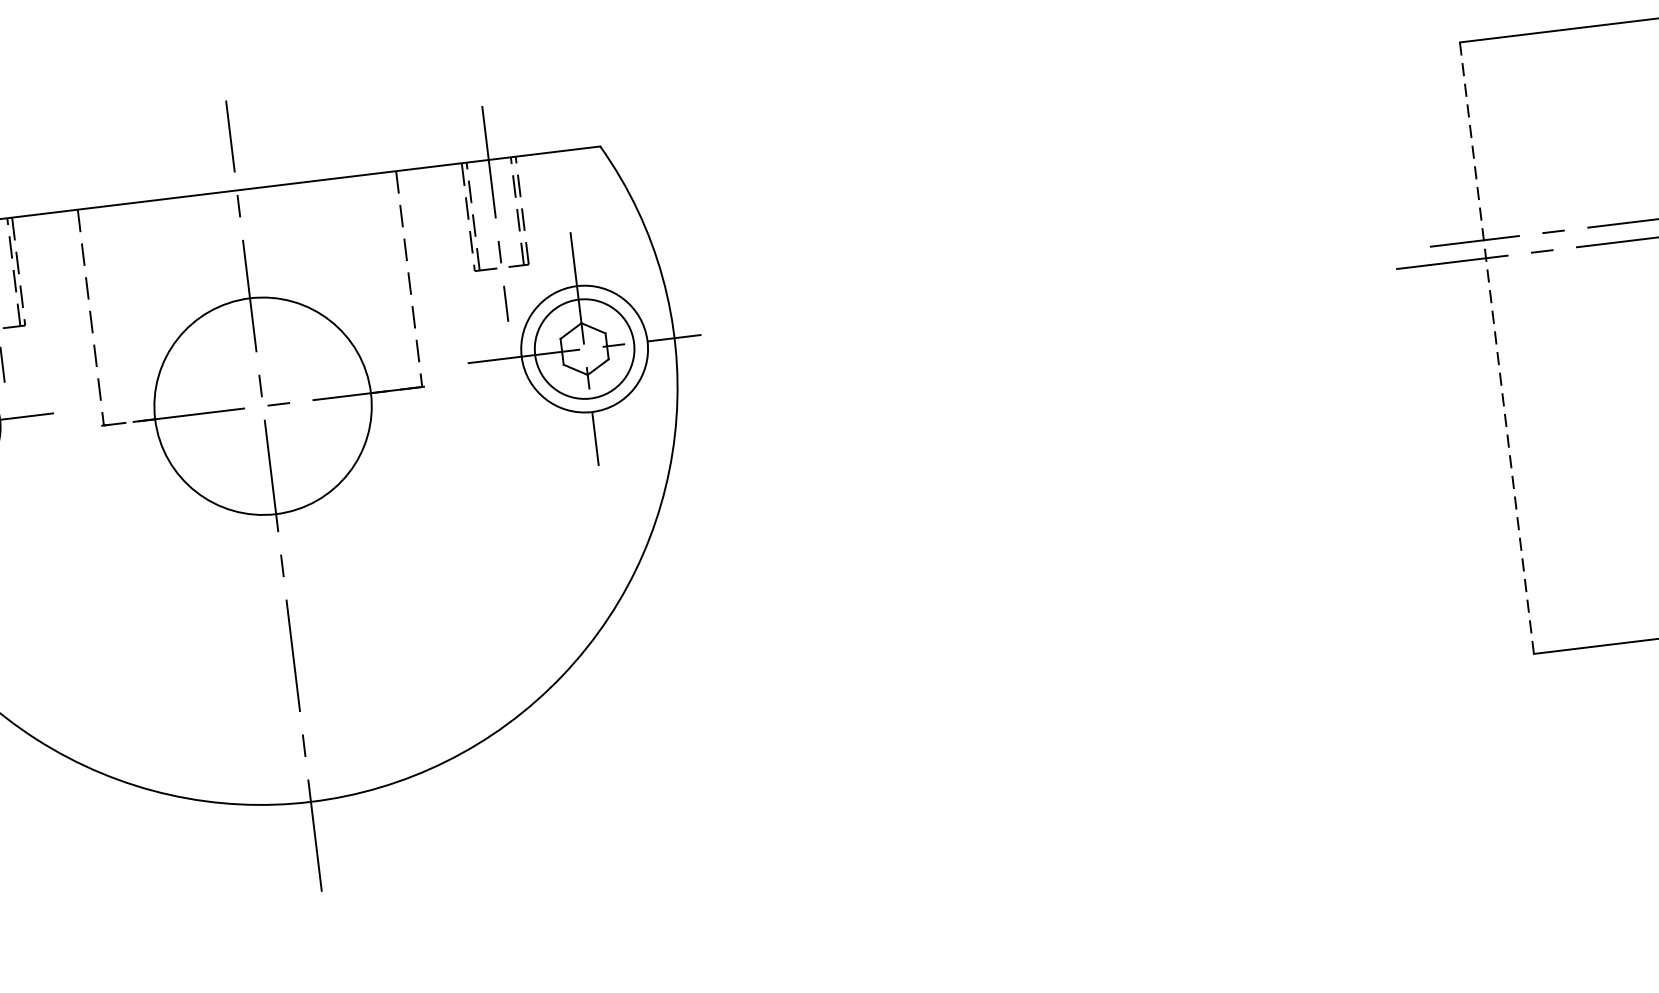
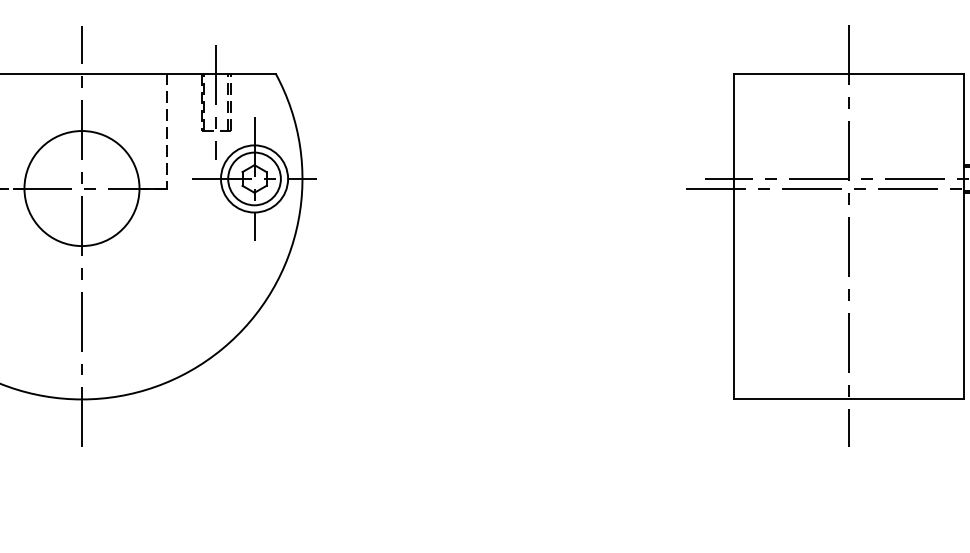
line: (1496, 348) -> (733, 236), dashed -> solid

